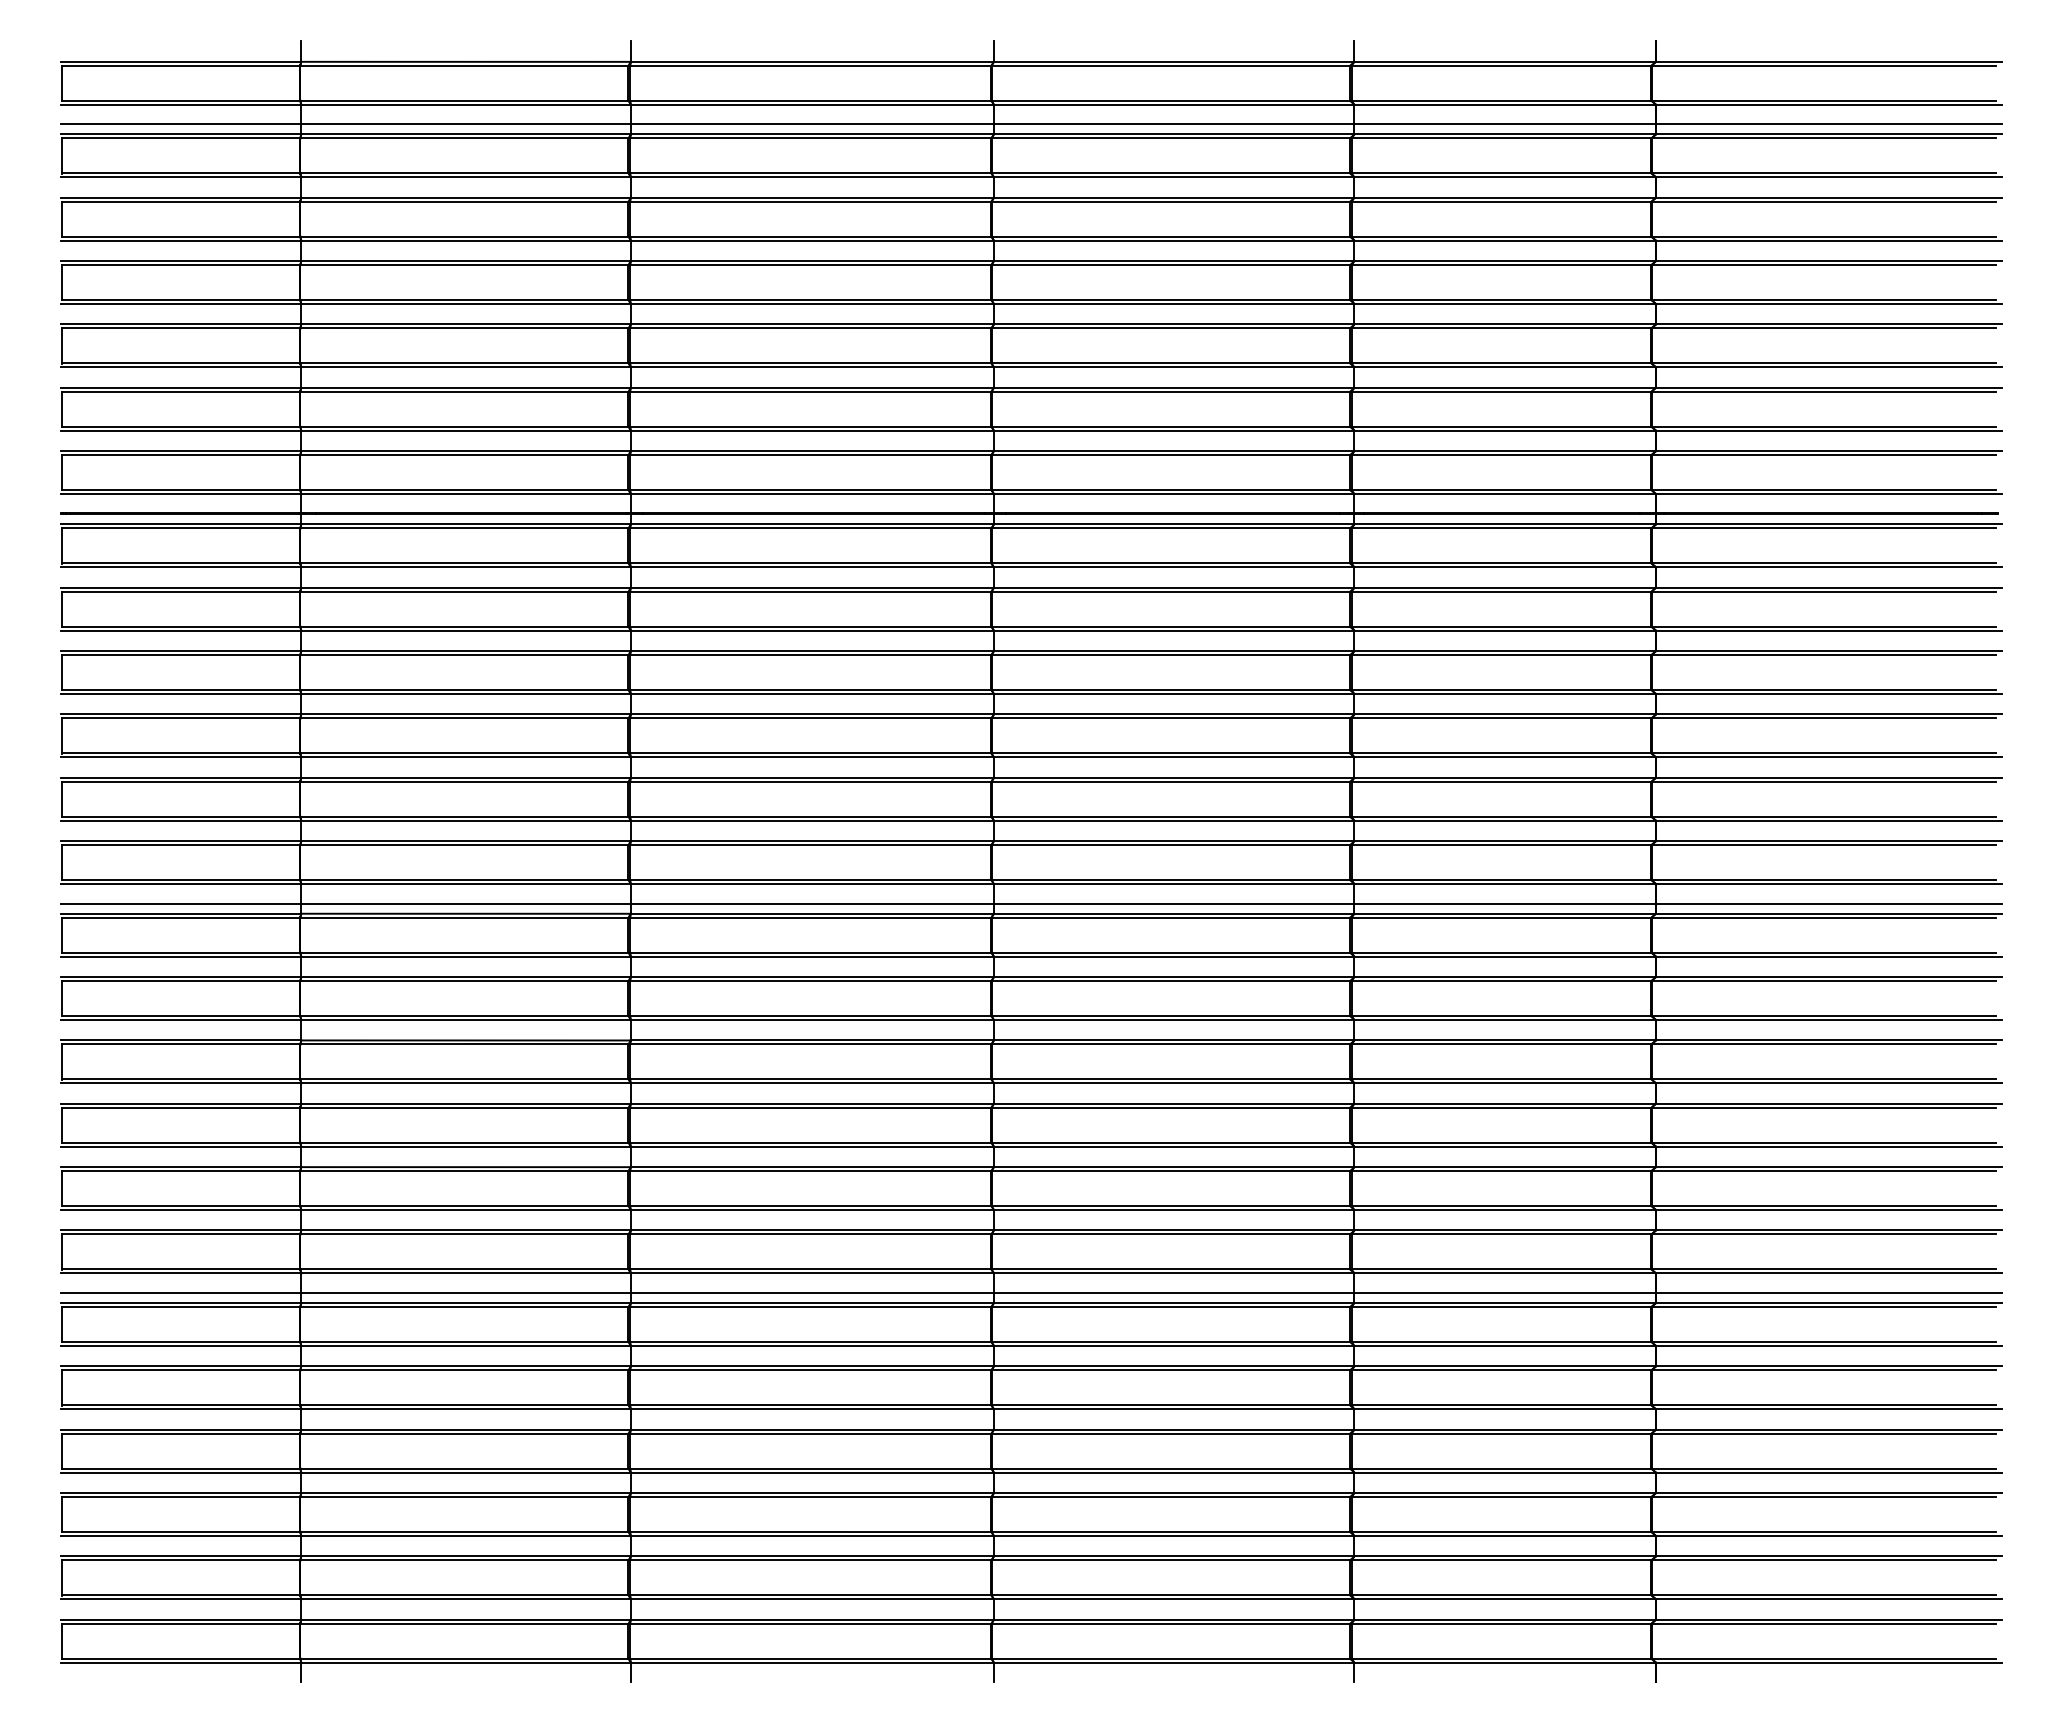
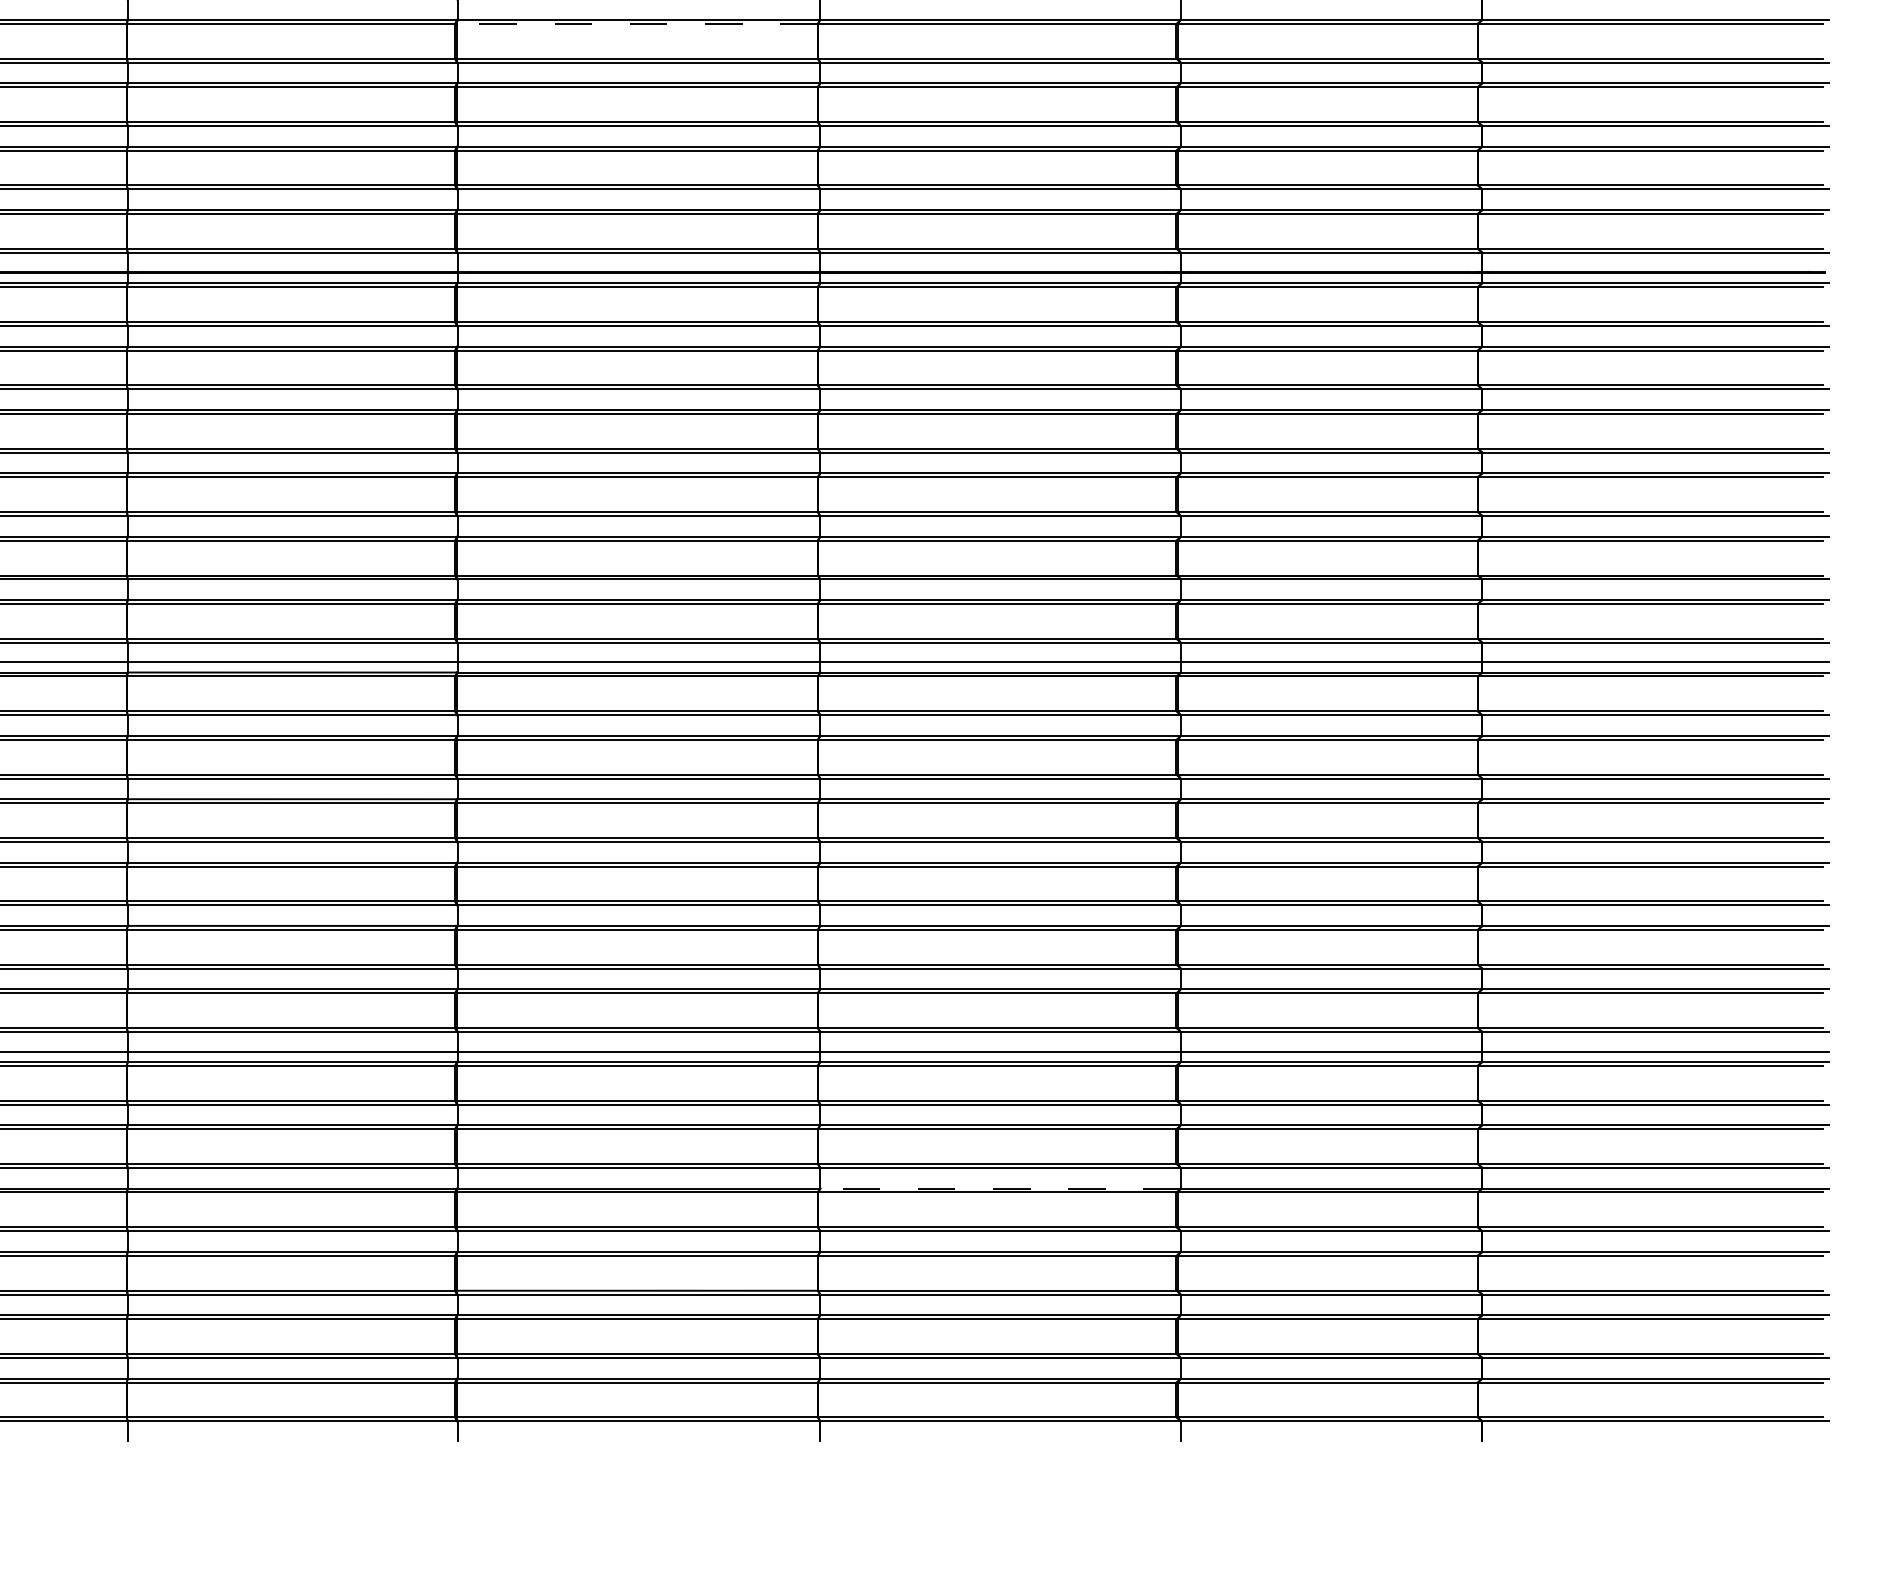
line: (810, 265) -> (636, 24), solid -> dashed
line: (1173, 1429) -> (999, 1188), solid -> dashed

